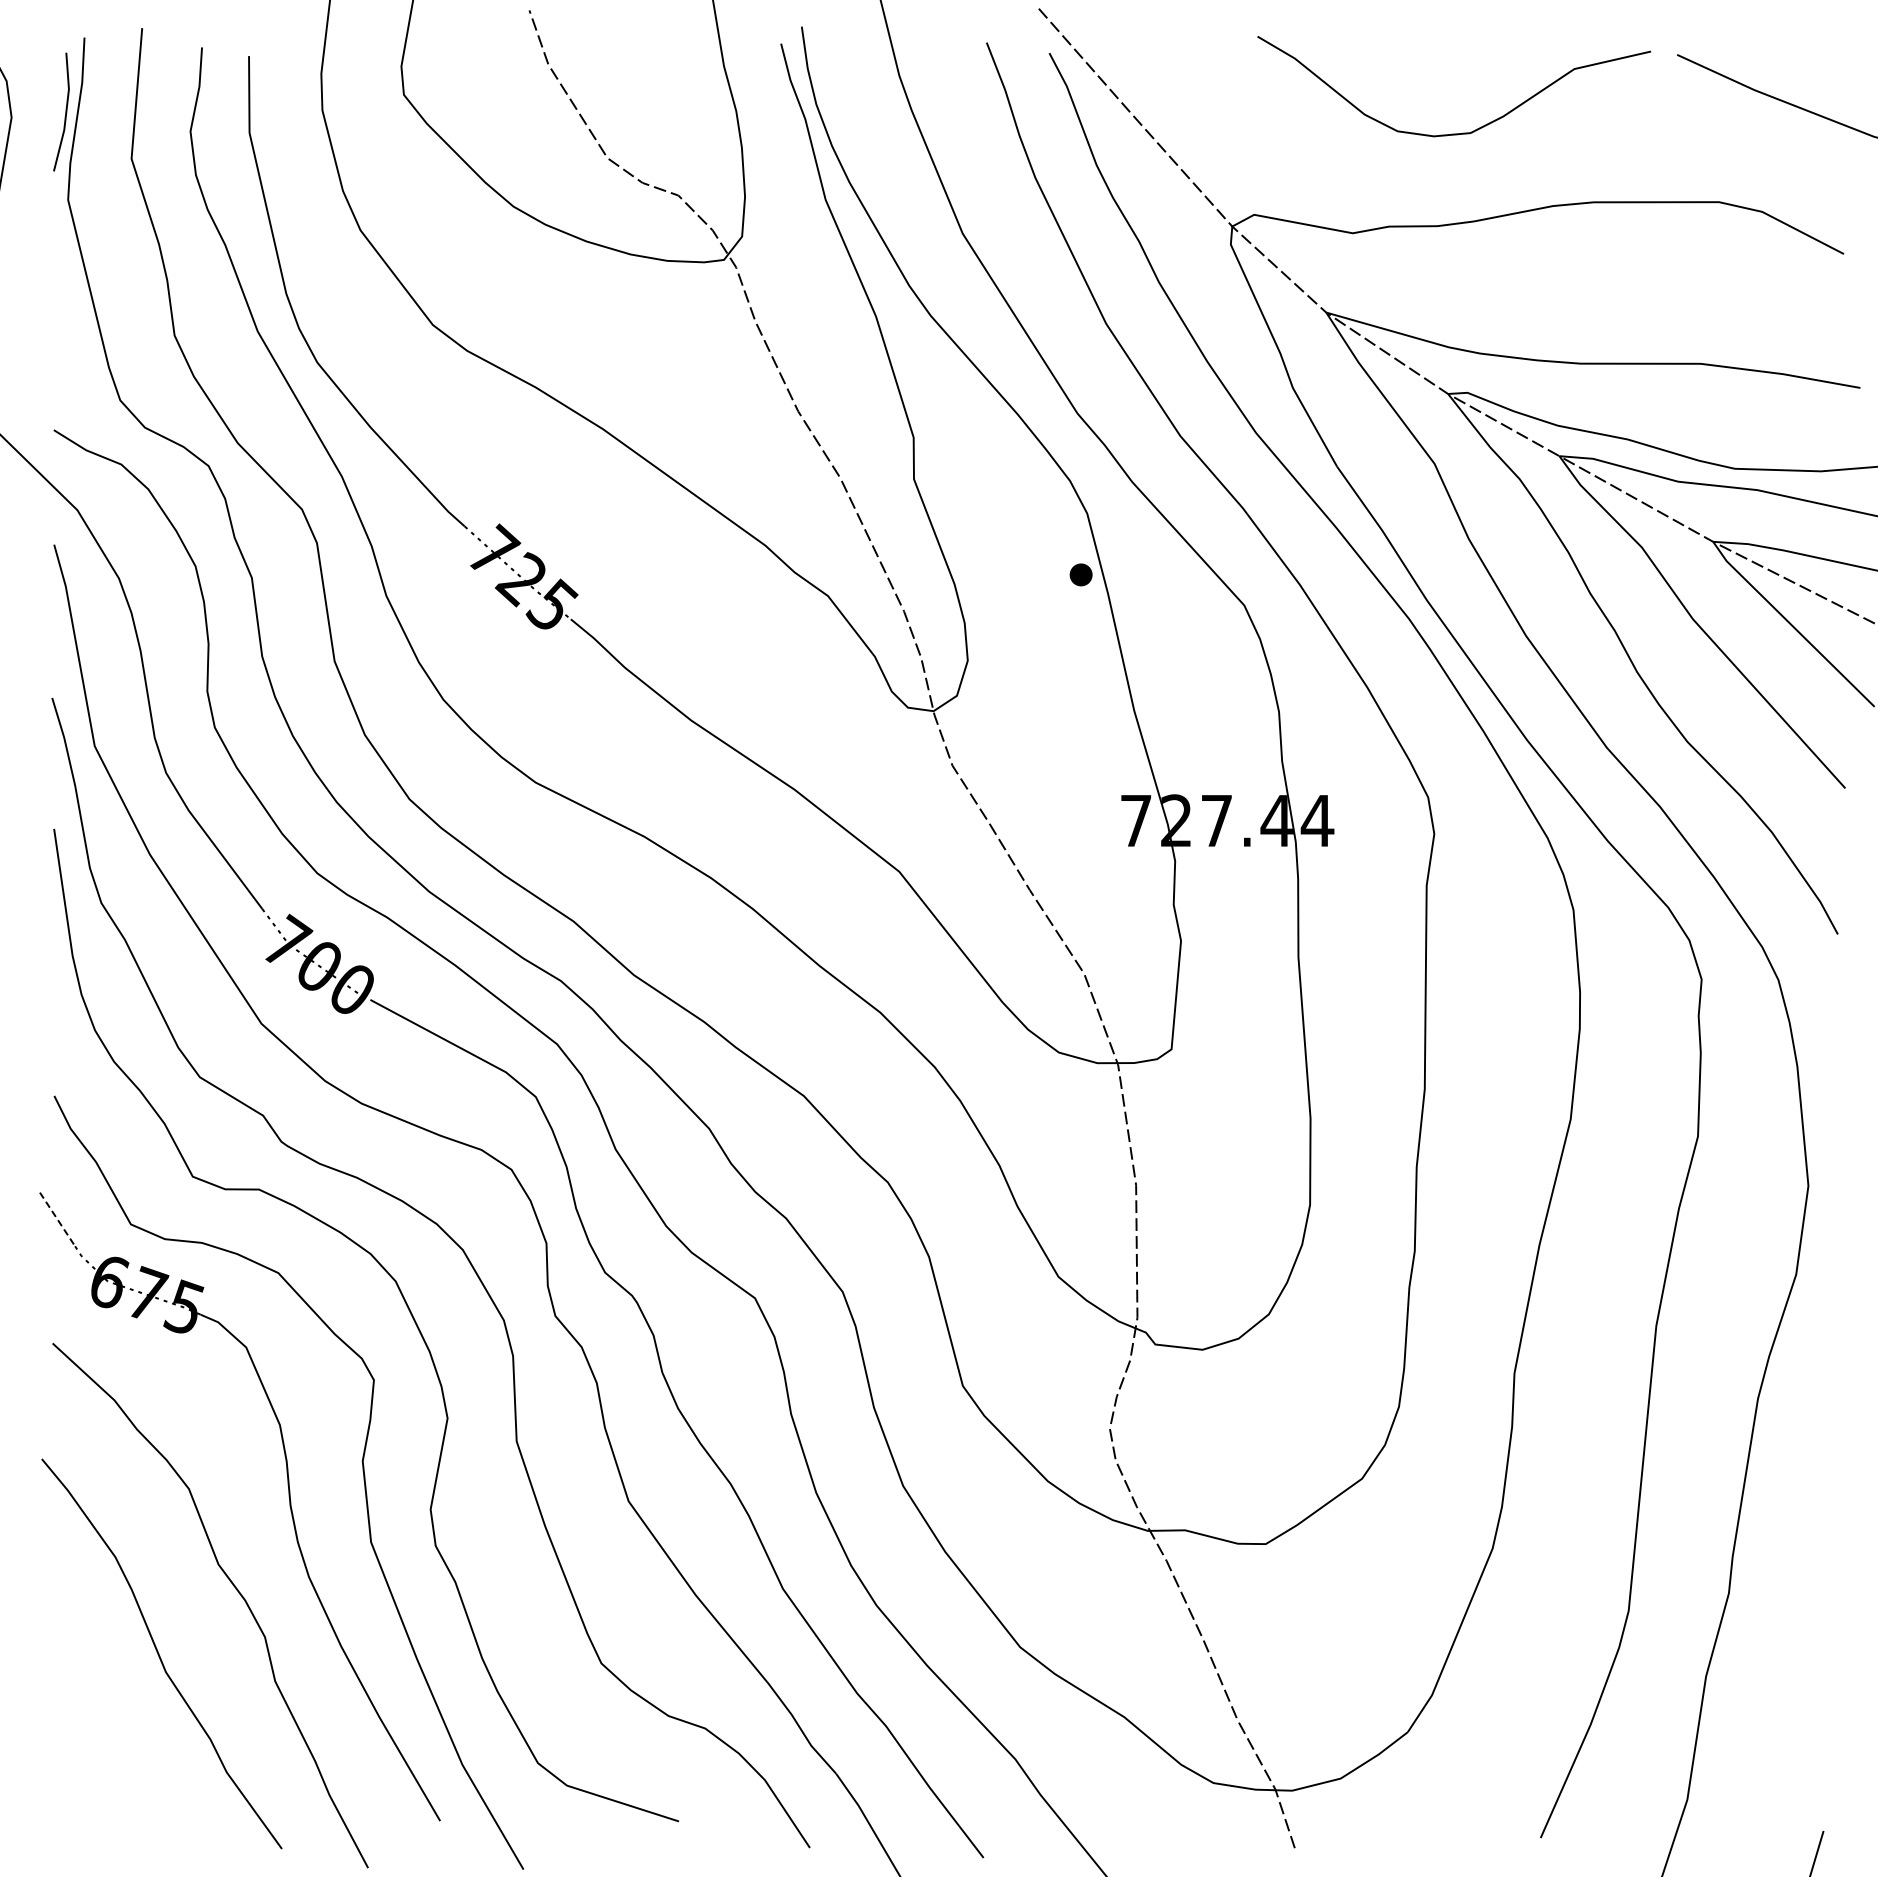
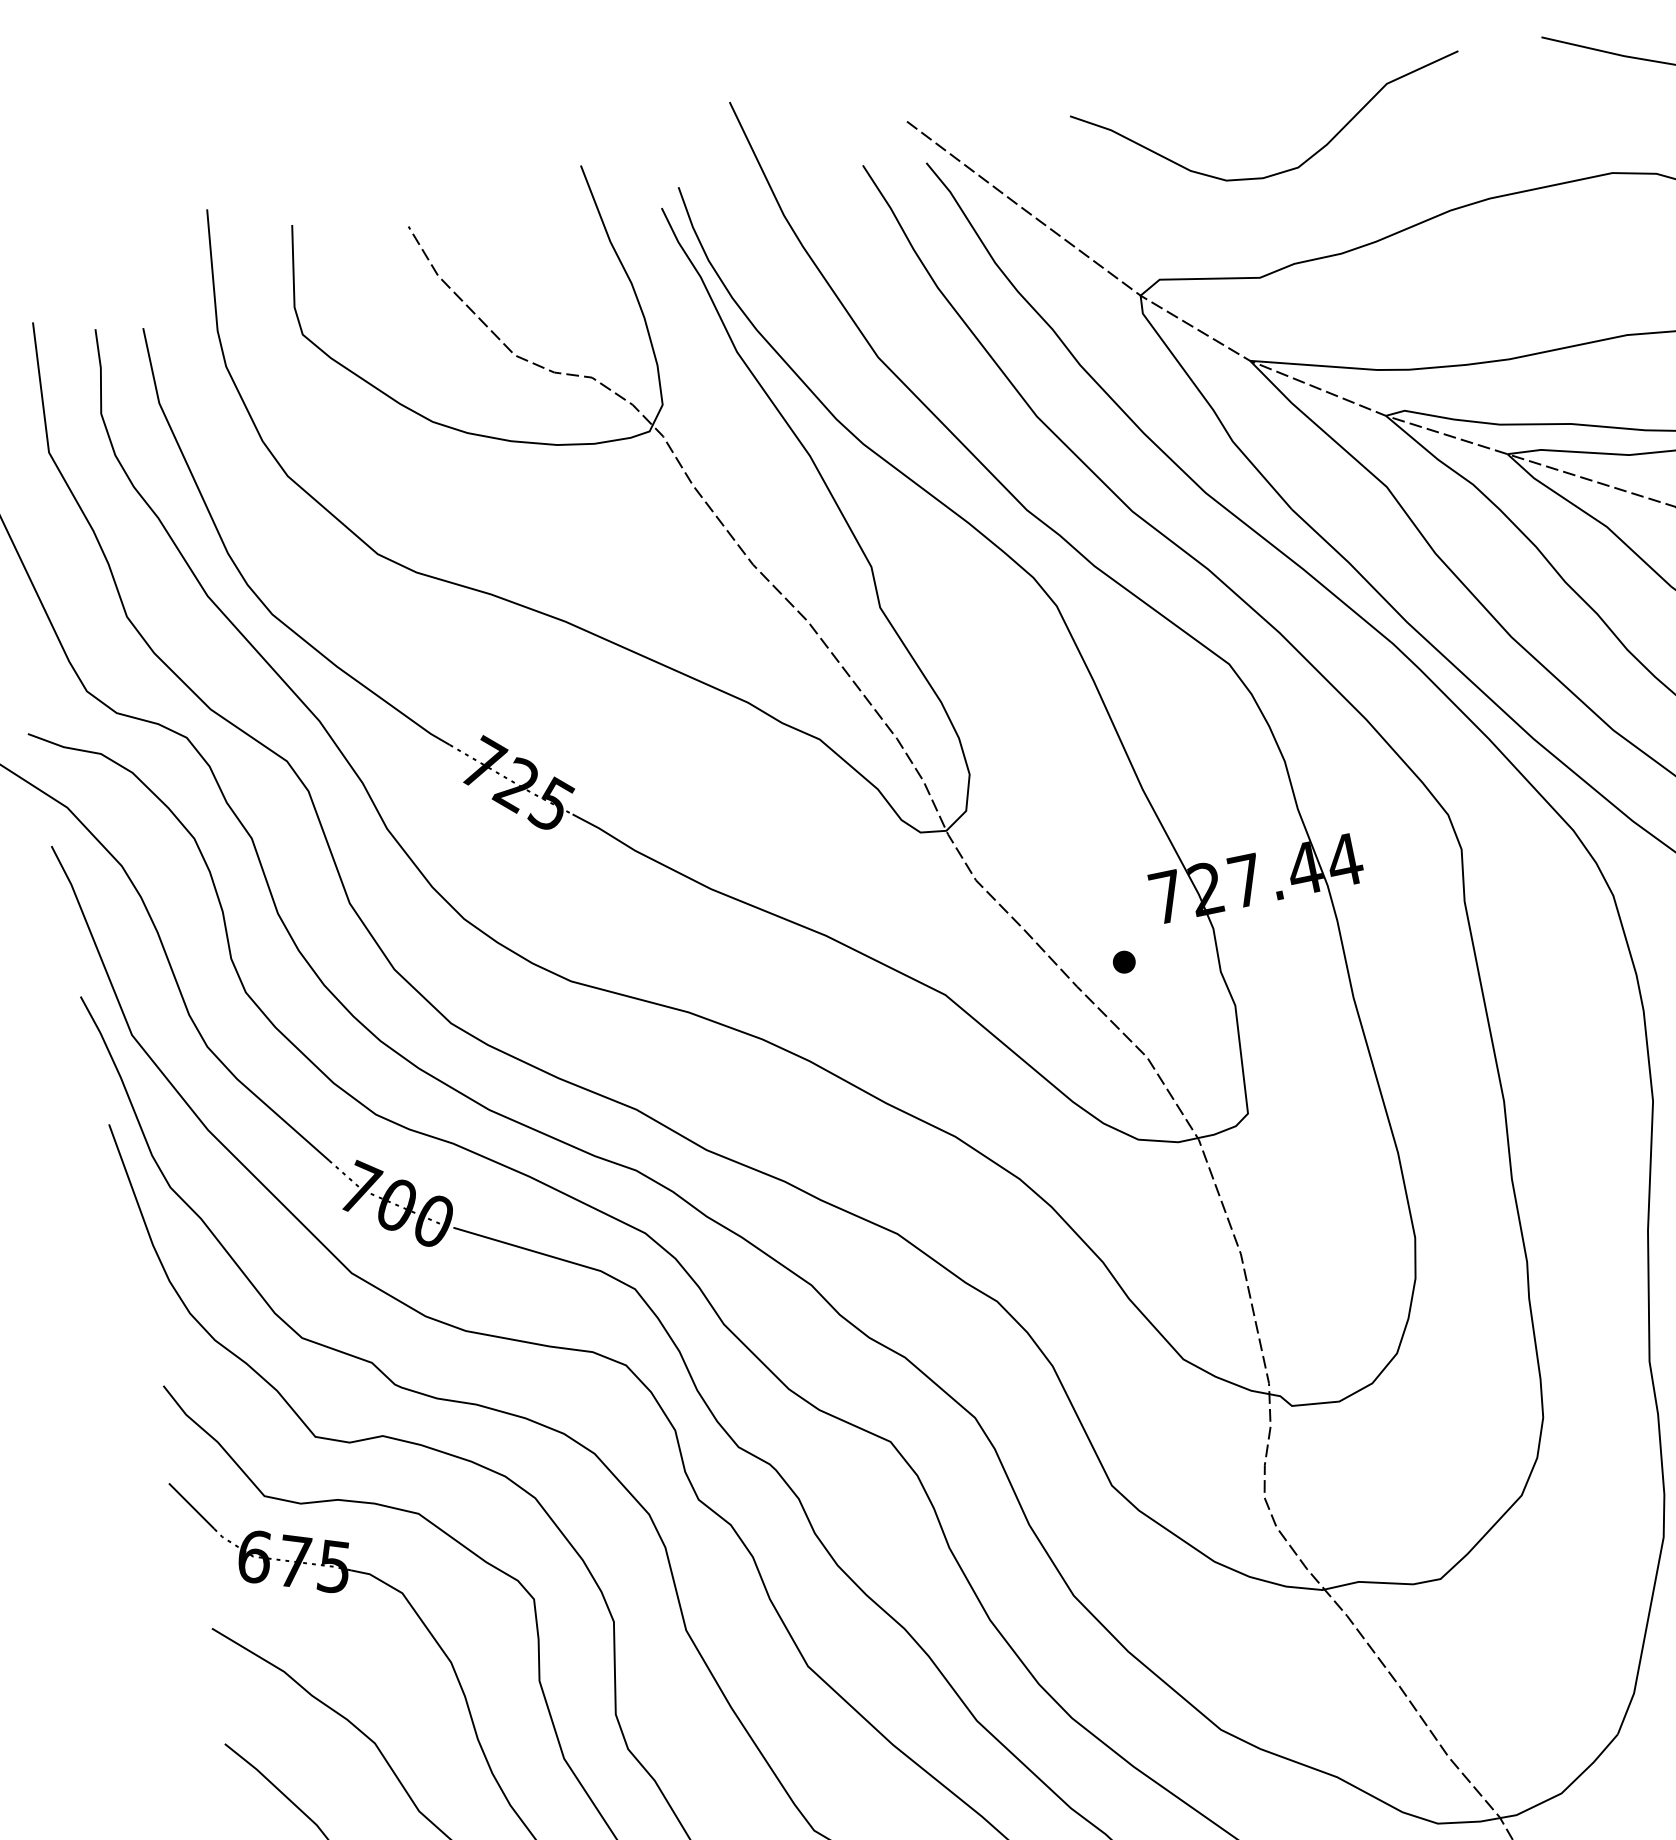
curve: (1462, 132) -> (1290, 168), moved
part: (1080, 574) -> (1123, 961), moved
line: (57, 1219) -> (191, 1506), dashed -> solid

